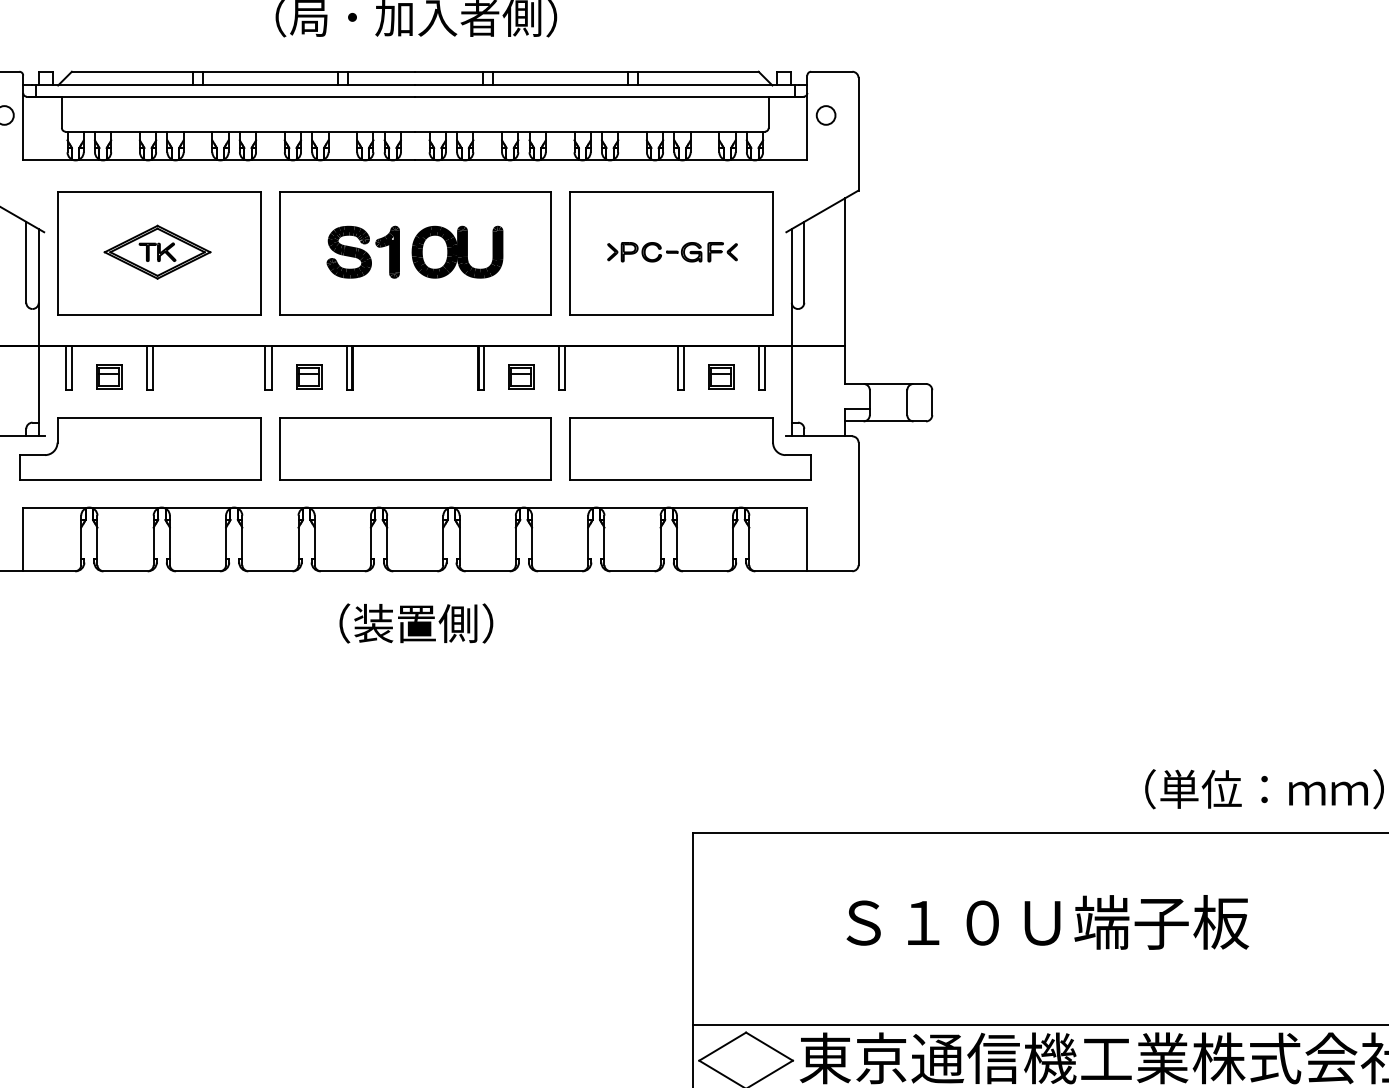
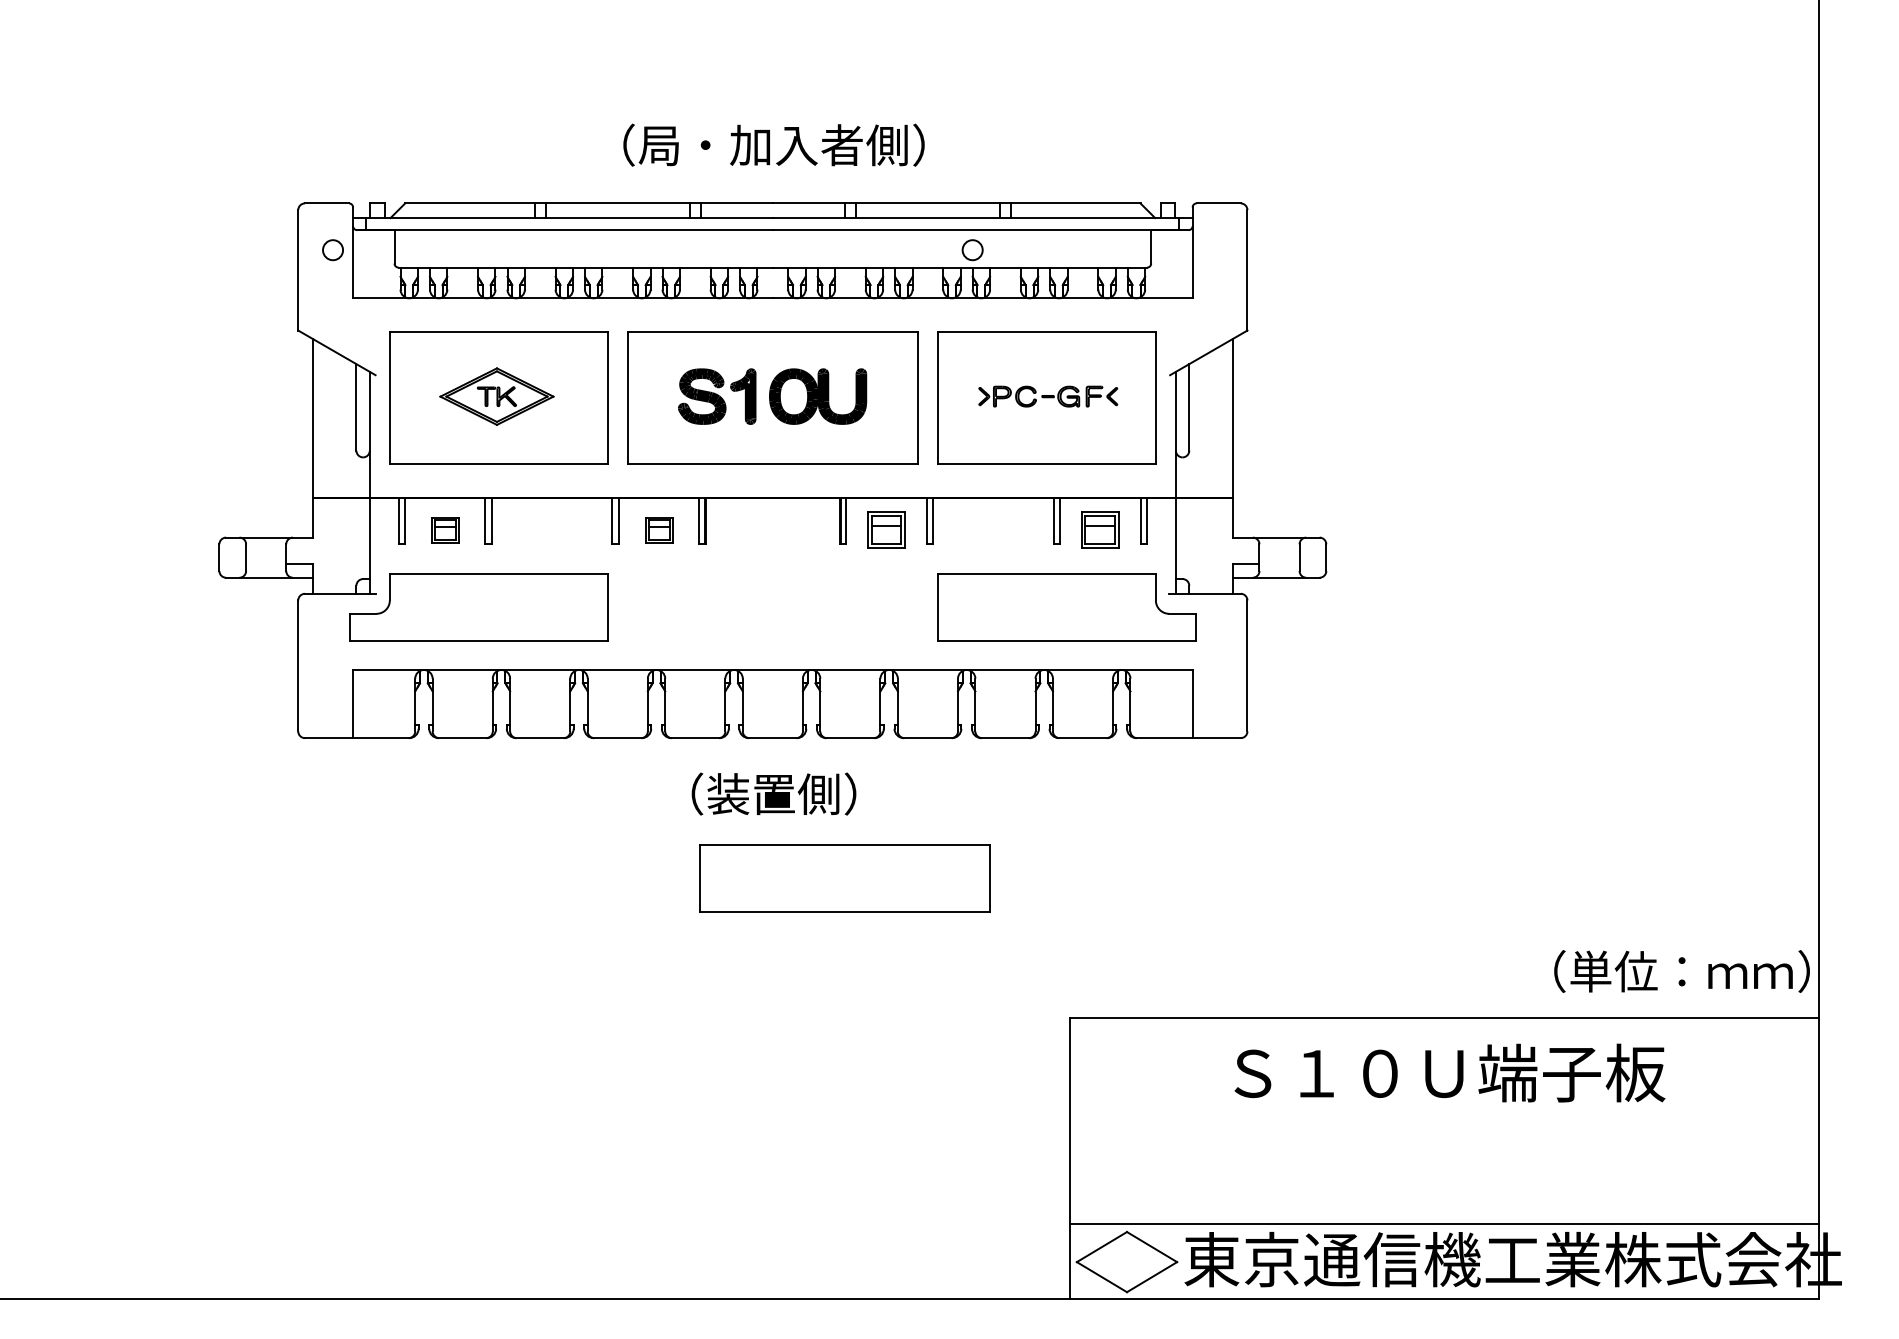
circle: (825, 115) -> (972, 250), moved
part: (521, 377) -> (886, 530), size x1.4
part: (721, 377) -> (1100, 530), size x1.4
part: (414, 449) -> (844, 878), moved
text: (1047, 921) -> (1449, 1072), moved

